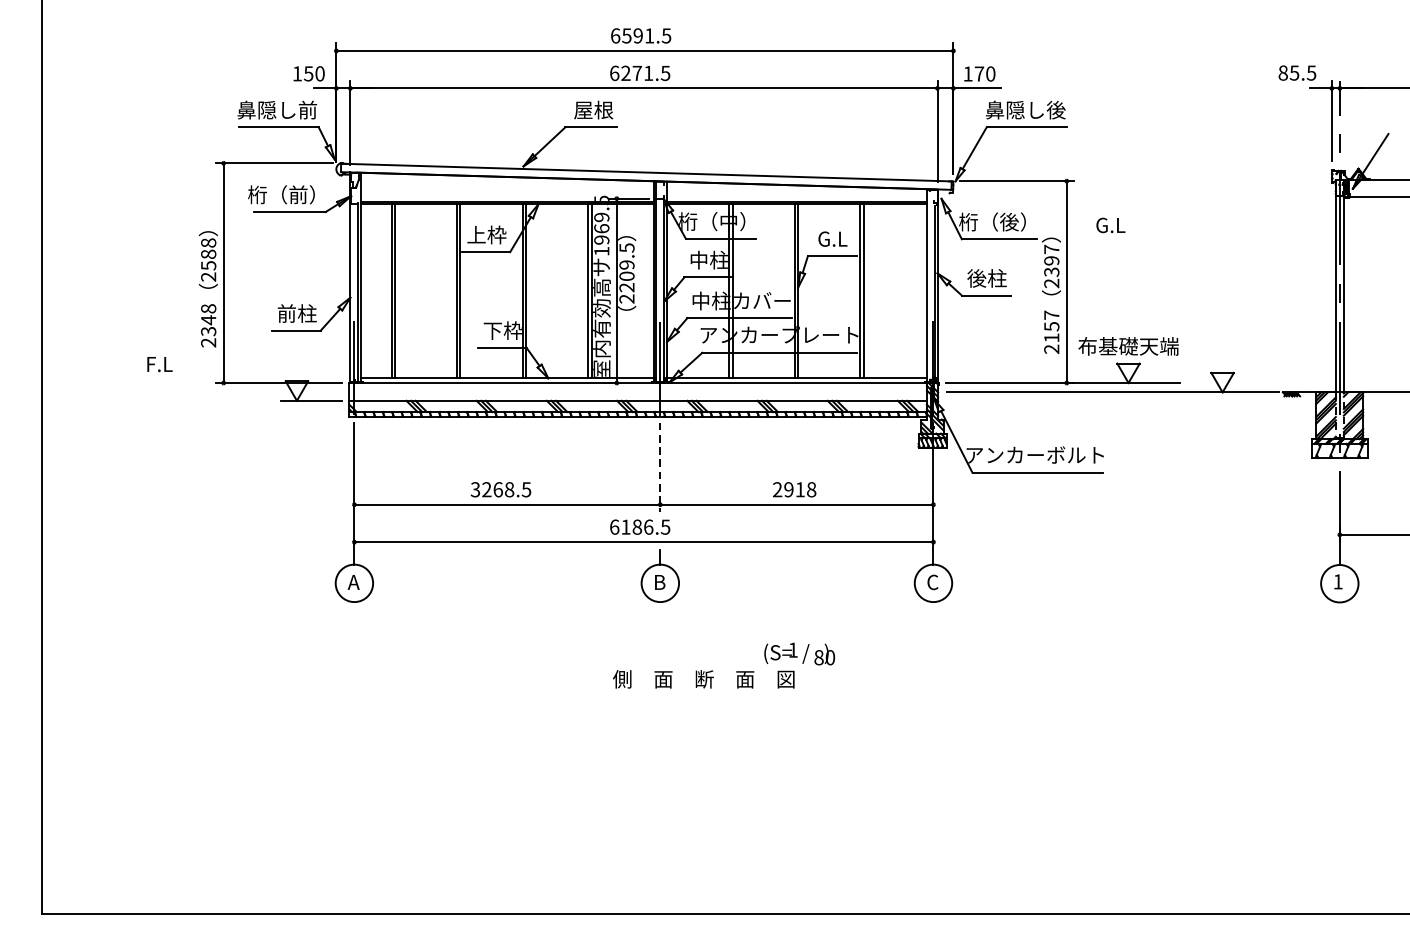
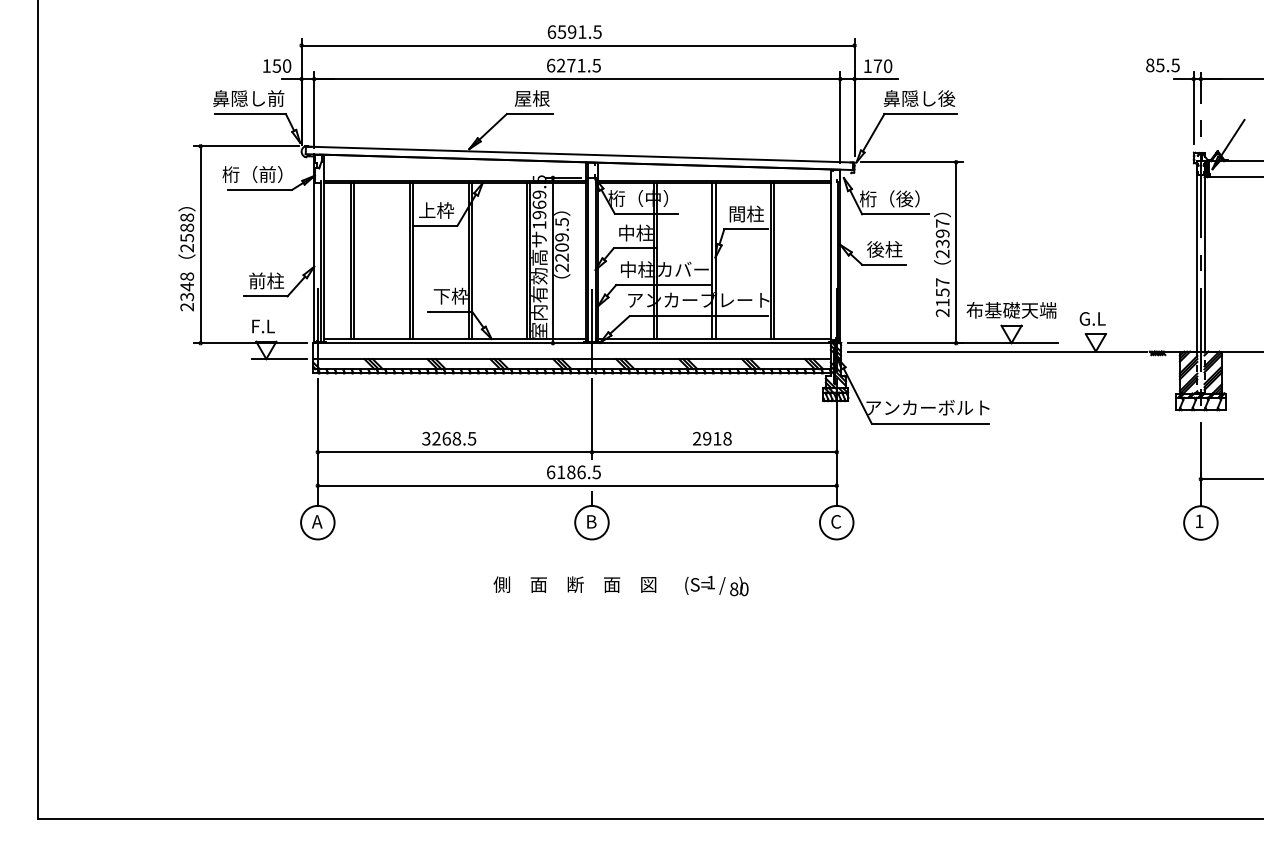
text: (1110, 224) -> (1092, 318), moved
text: (832, 238) -> (746, 213), G.L -> 間柱
text: (159, 364) -> (263, 326), moved
line: (659, 468) -> (591, 419), dashed -> solid
text: (703, 679) -> (574, 584), moved

